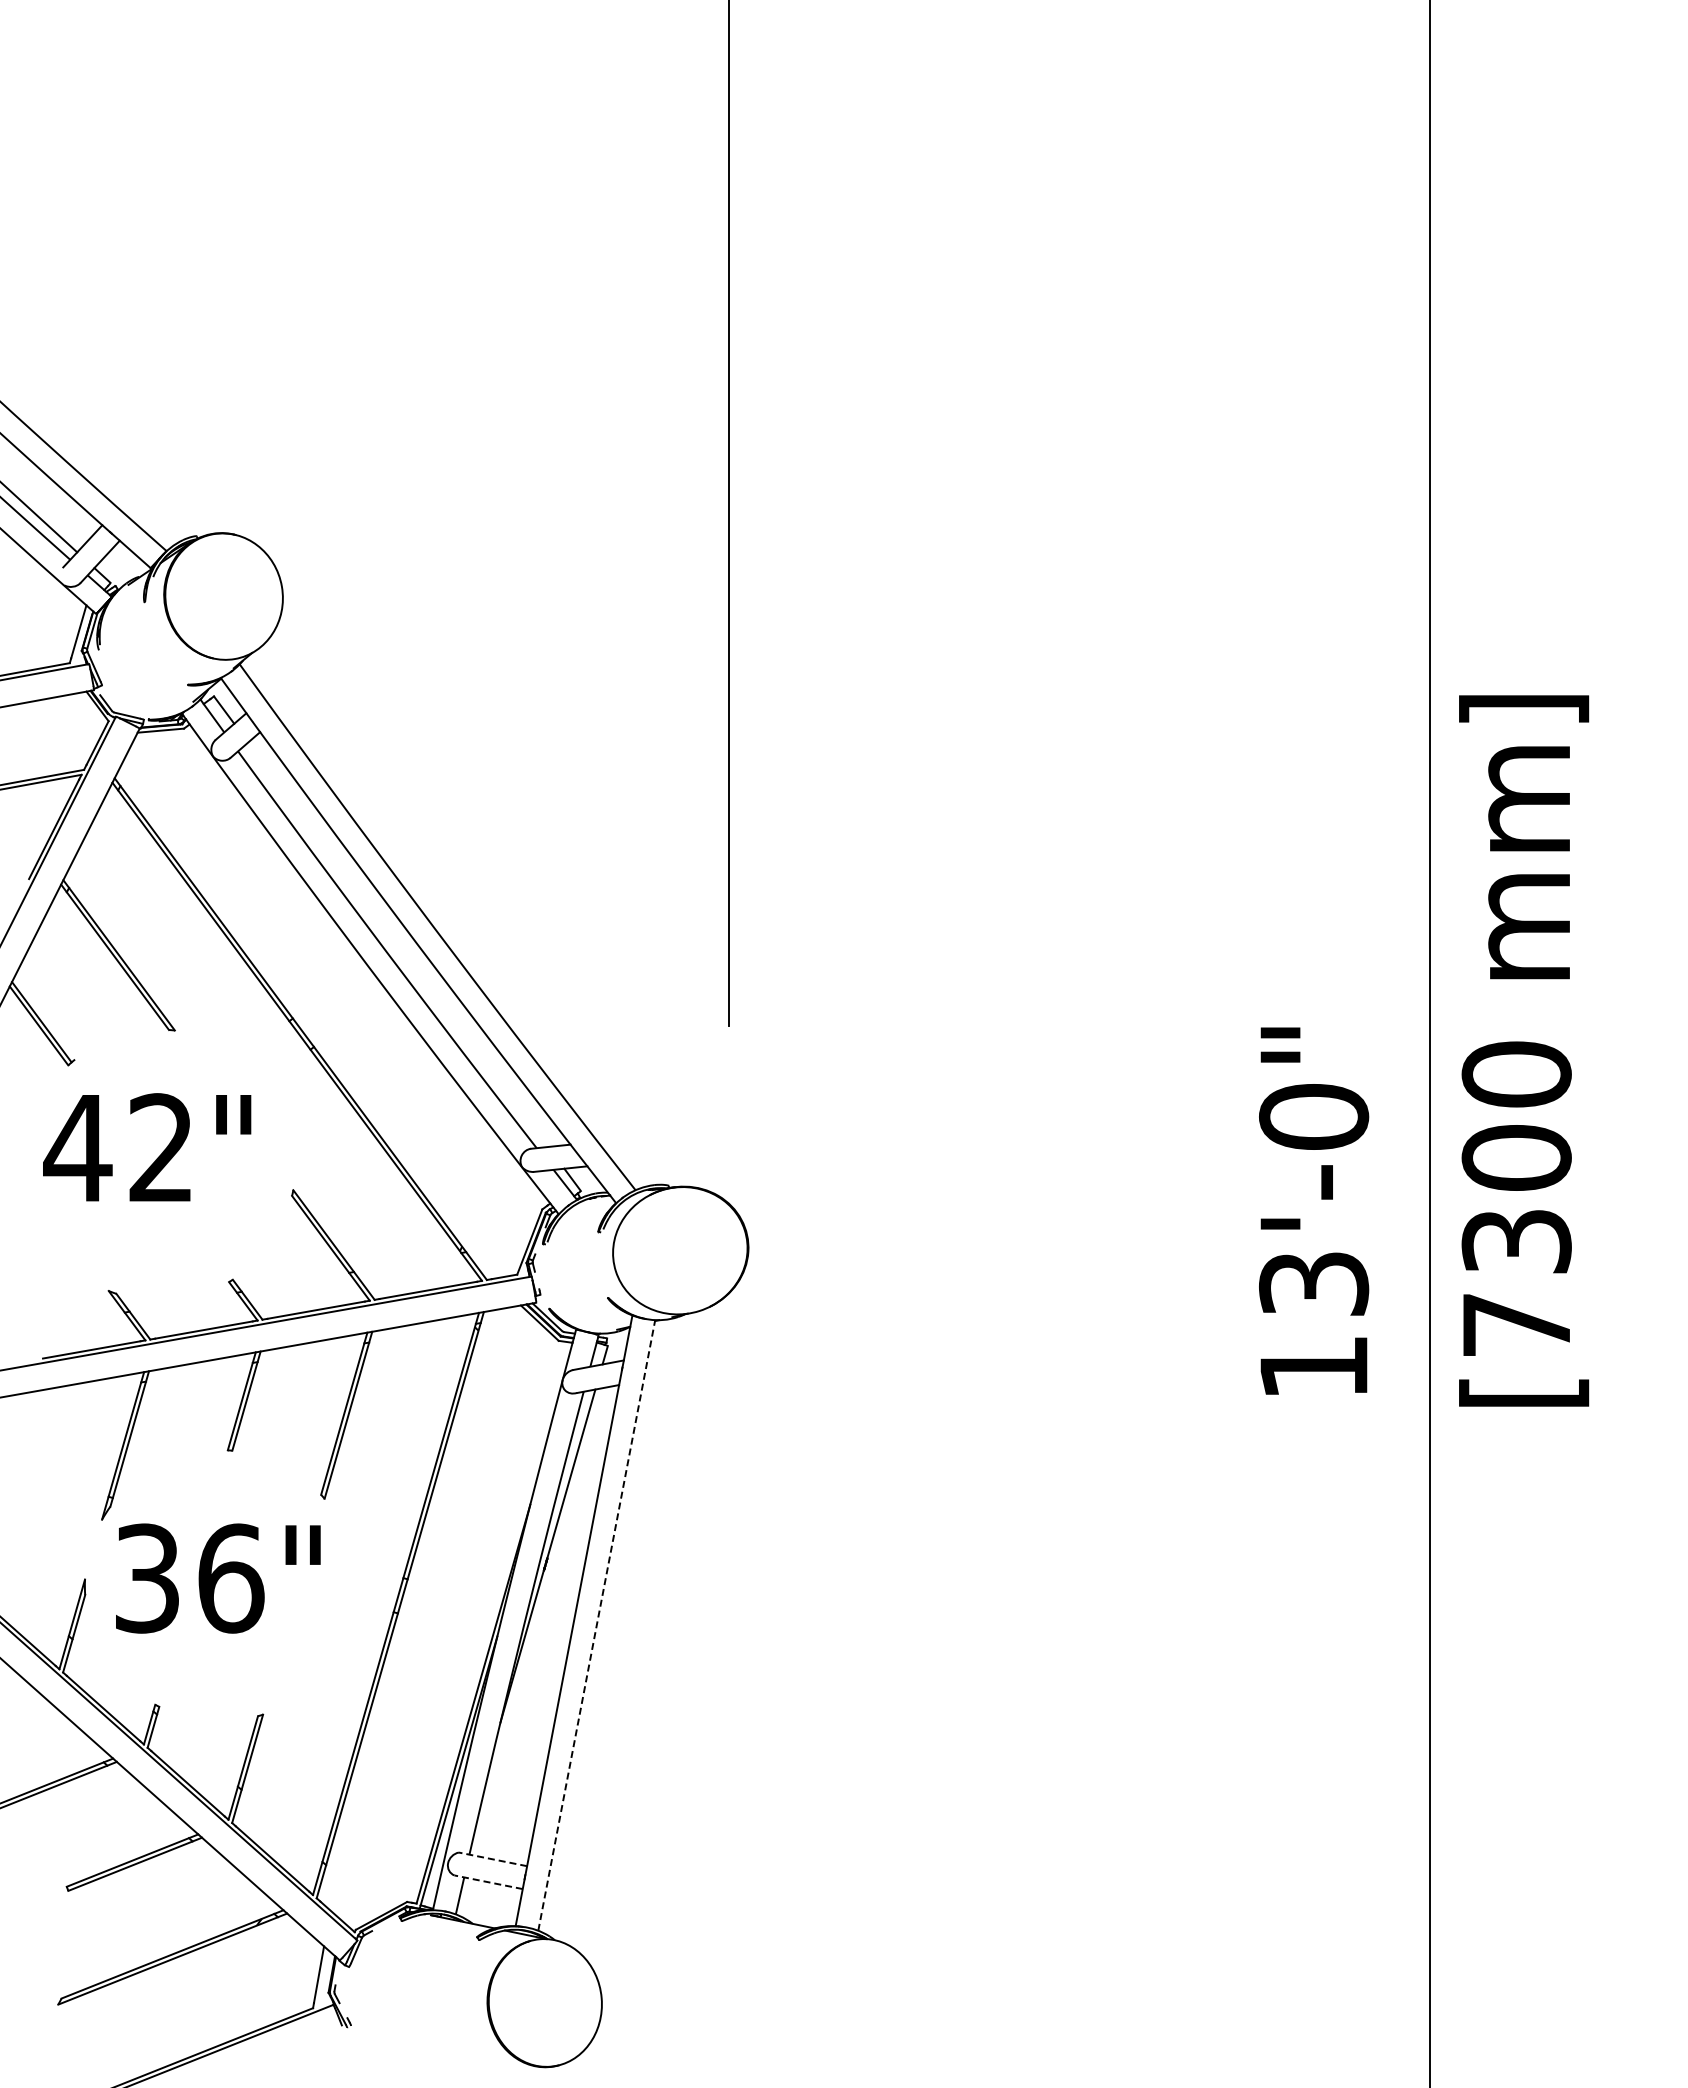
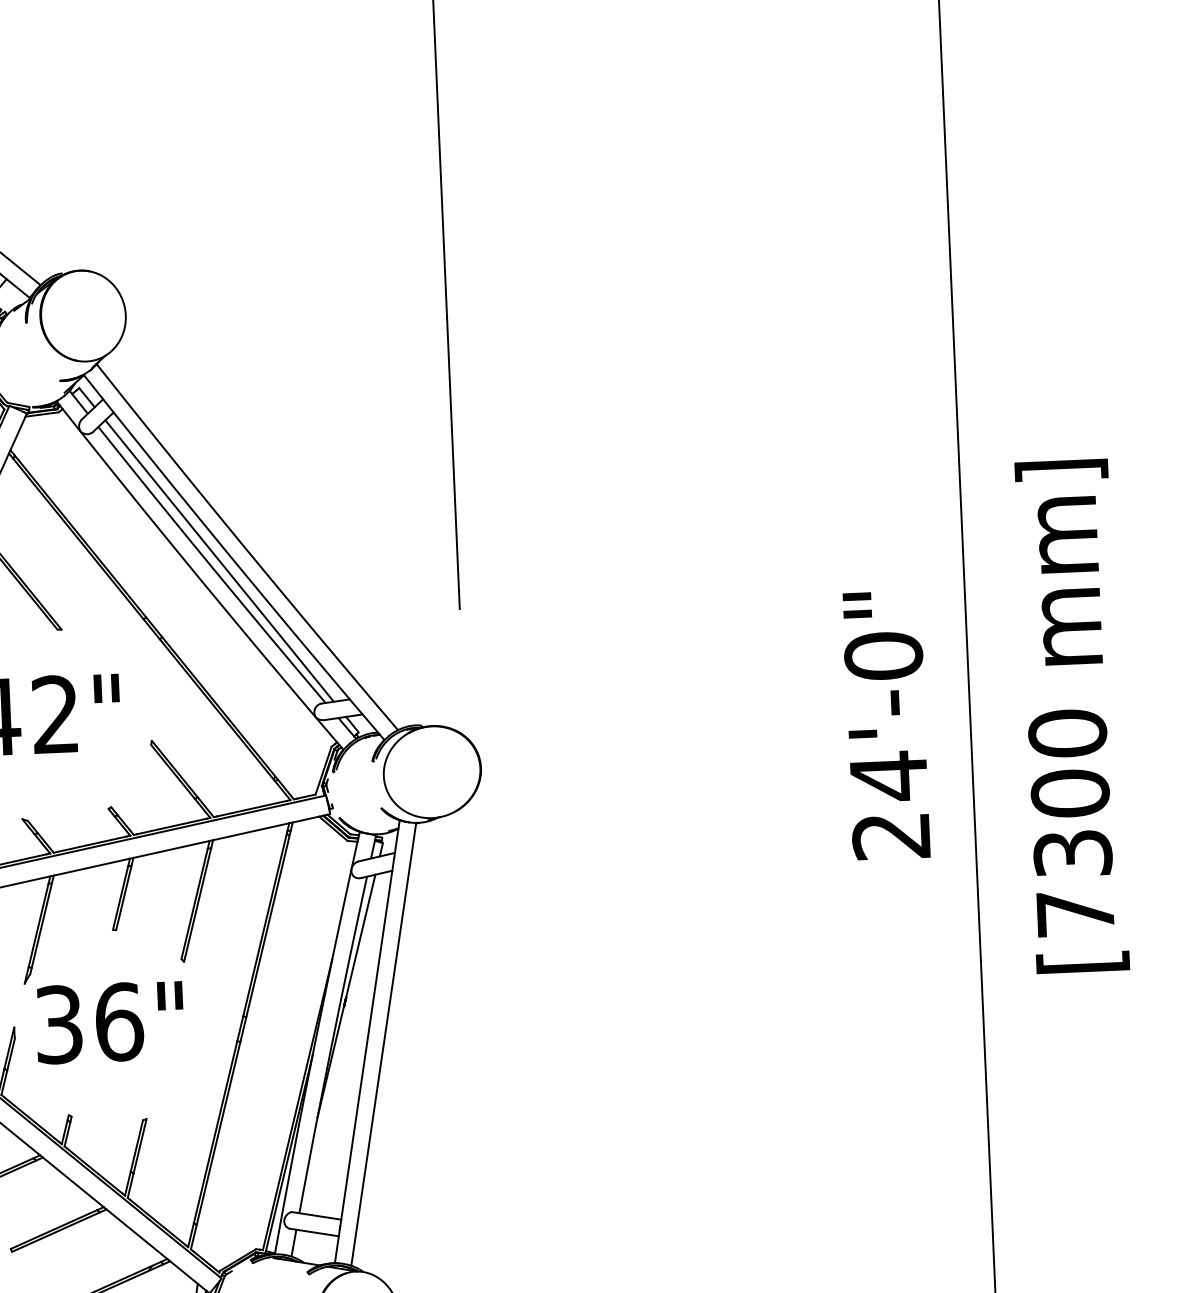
line: (398, 944) -> (219, 560), added
text: (1524, 1050) -> (1072, 716), moved
text: (1314, 1324) -> (890, 805), 13'-0" -> 24'-0"
line: (596, 1625) -> (383, 1044), dashed -> solid
line: (493, 1859) -> (316, 1215), dashed -> solid
line: (488, 1882) -> (313, 1232), dashed -> solid

